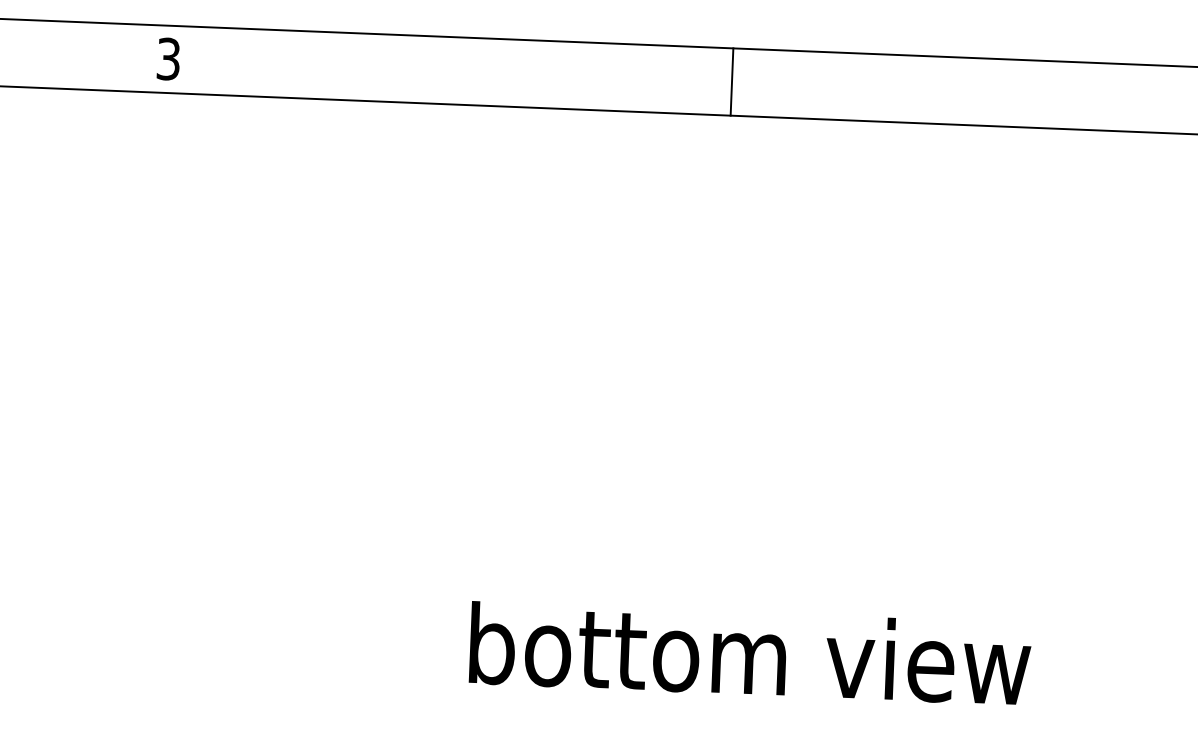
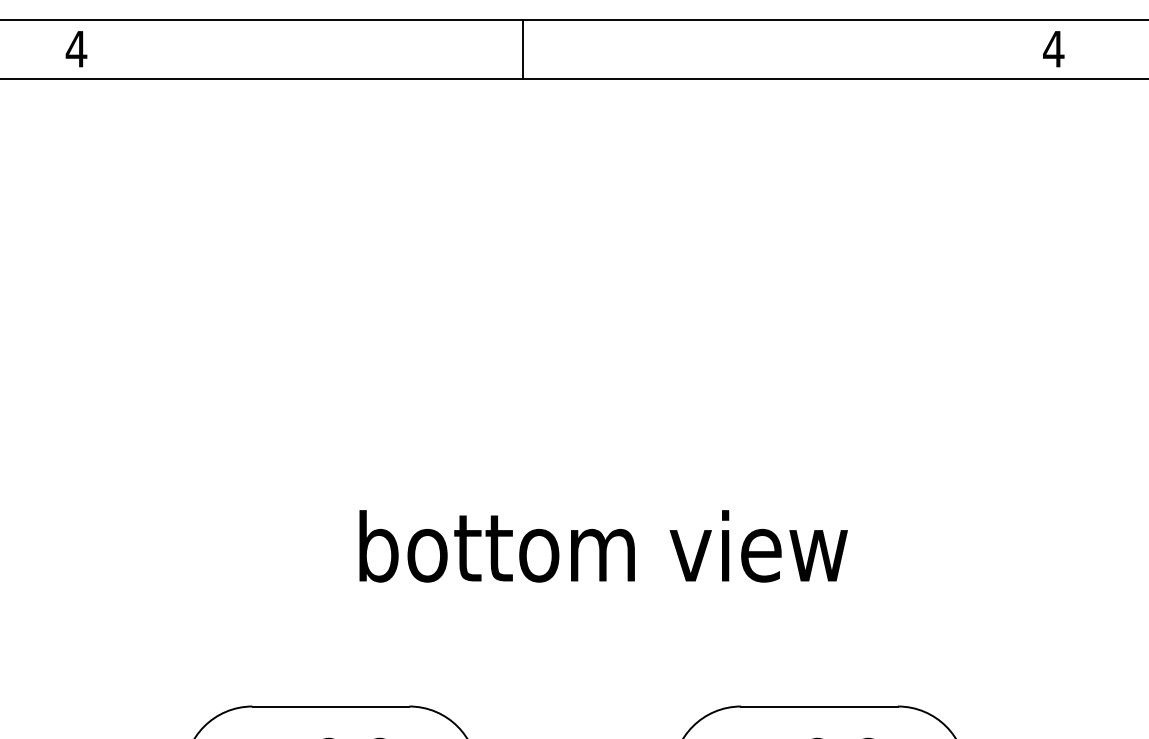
text: (168, 58) -> (76, 48), 3 -> 4
line: (731, 82) -> (522, 49), moved

